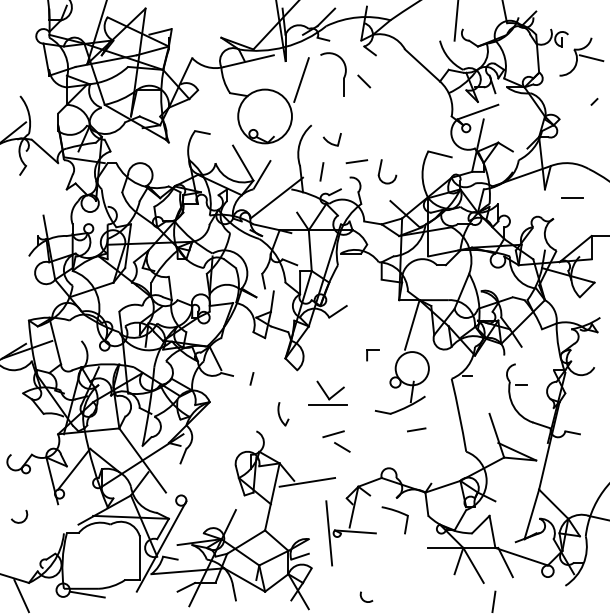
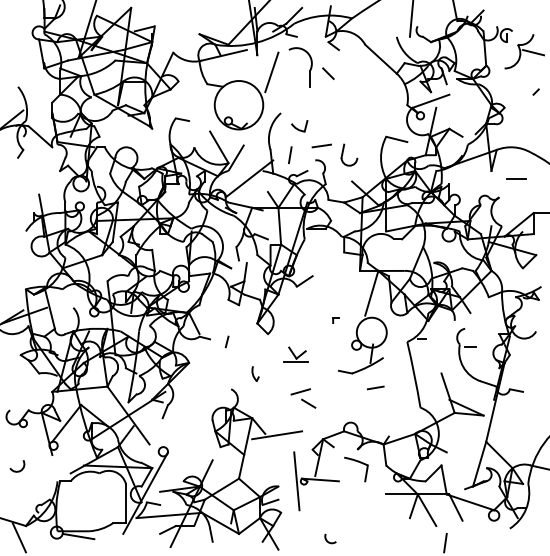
part: (372, 355) -> (335, 320), size x0.6
part: (327, 392) -> (295, 354), size x0.7
part: (283, 414) -> (255, 374), size x0.7

